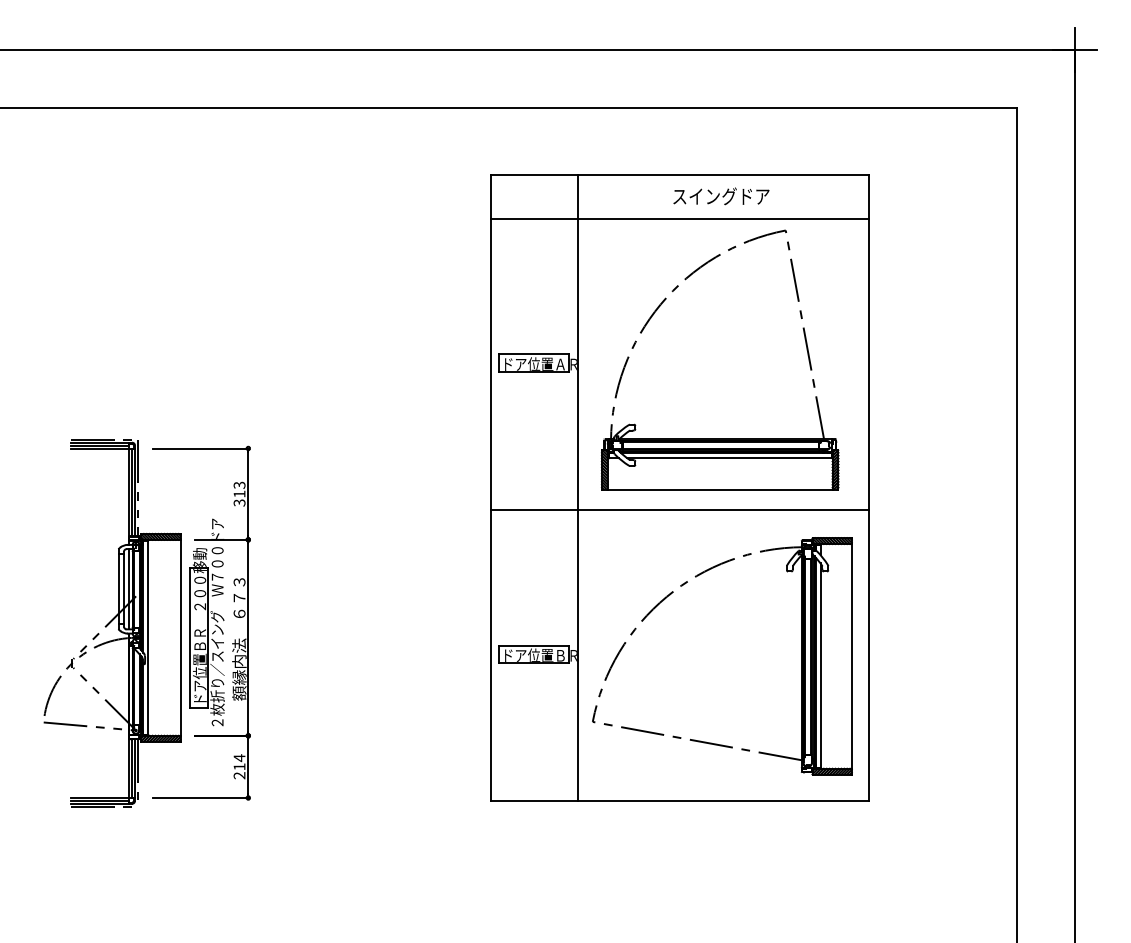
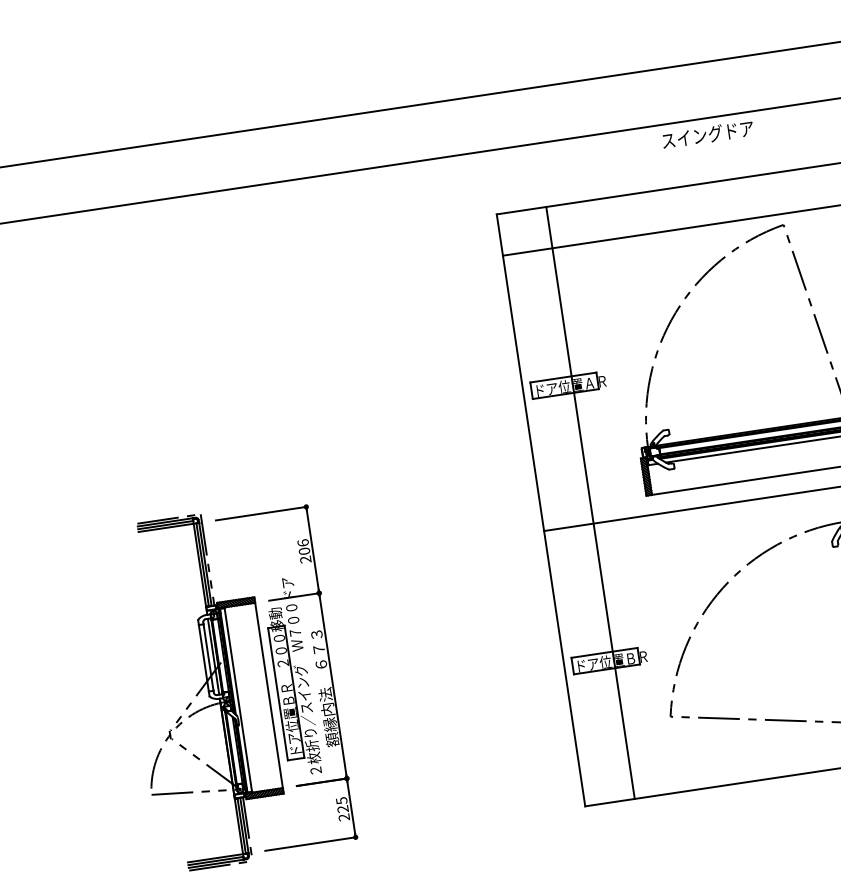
text: (721, 196) -> (708, 134), moved
line: (578, 488) -> (591, 503), moved
text: (239, 493) -> (304, 550), 313 -> 206
text: (239, 762) -> (342, 805), 214 -> 225

